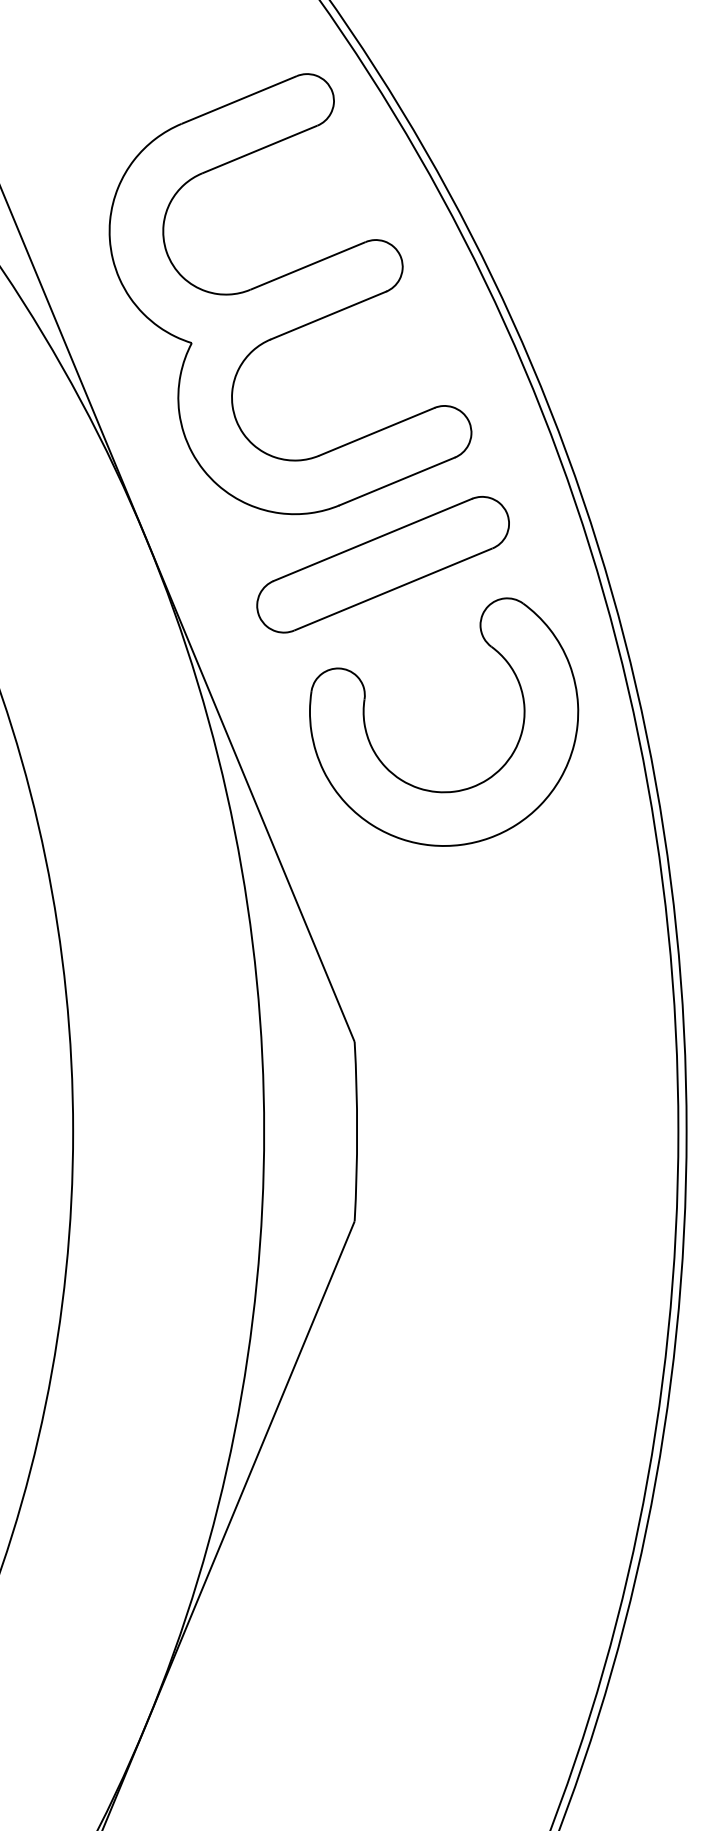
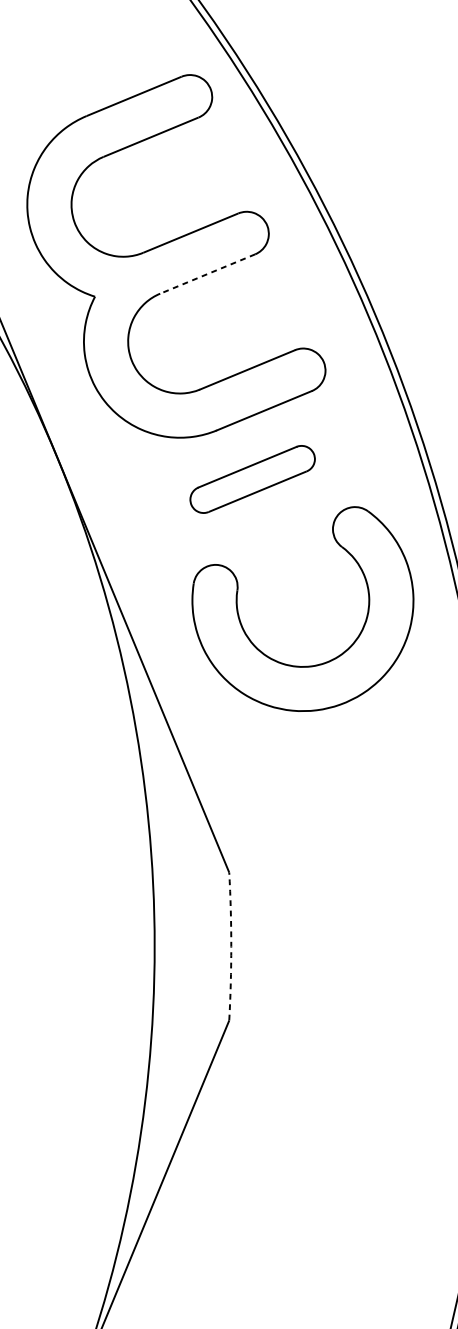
line: (328, 315) -> (207, 273), solid -> dashed
part: (382, 564) -> (252, 479), size x0.6
arc: (357, 1131) -> (231, 946), solid -> dashed

